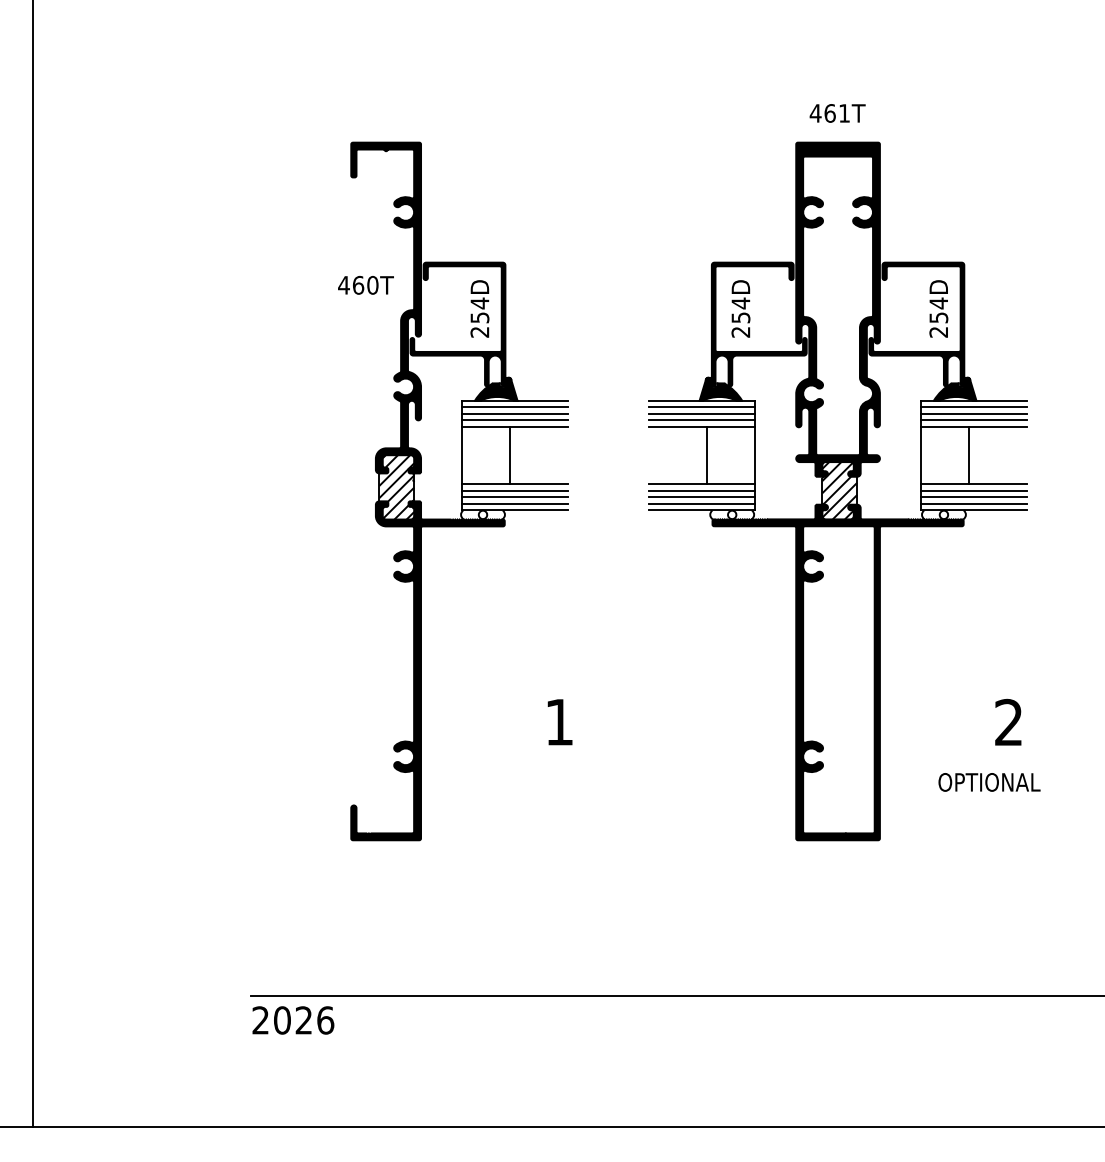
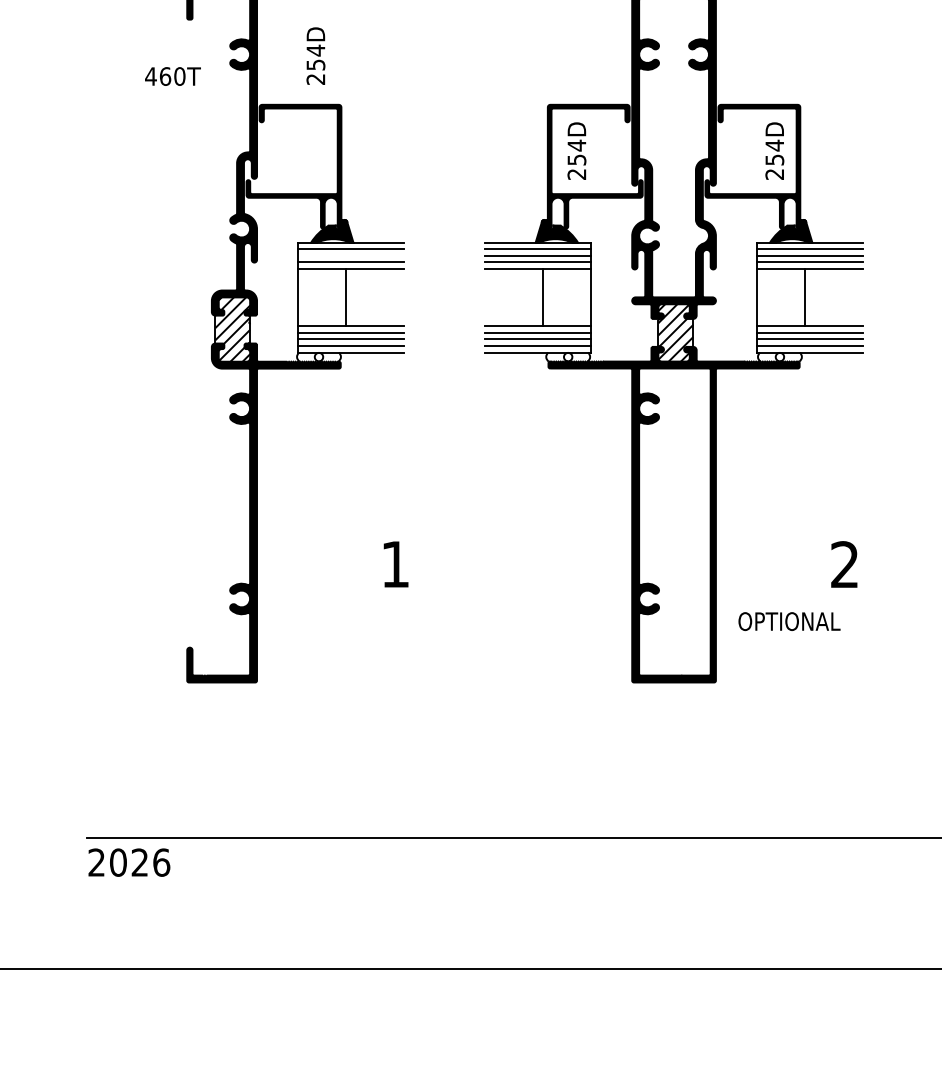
text: (365, 285) -> (172, 76), moved
text: (479, 308) -> (315, 55), moved
line: (514, 413) -> (350, 255), removed
text: (989, 782) -> (789, 621), moved

